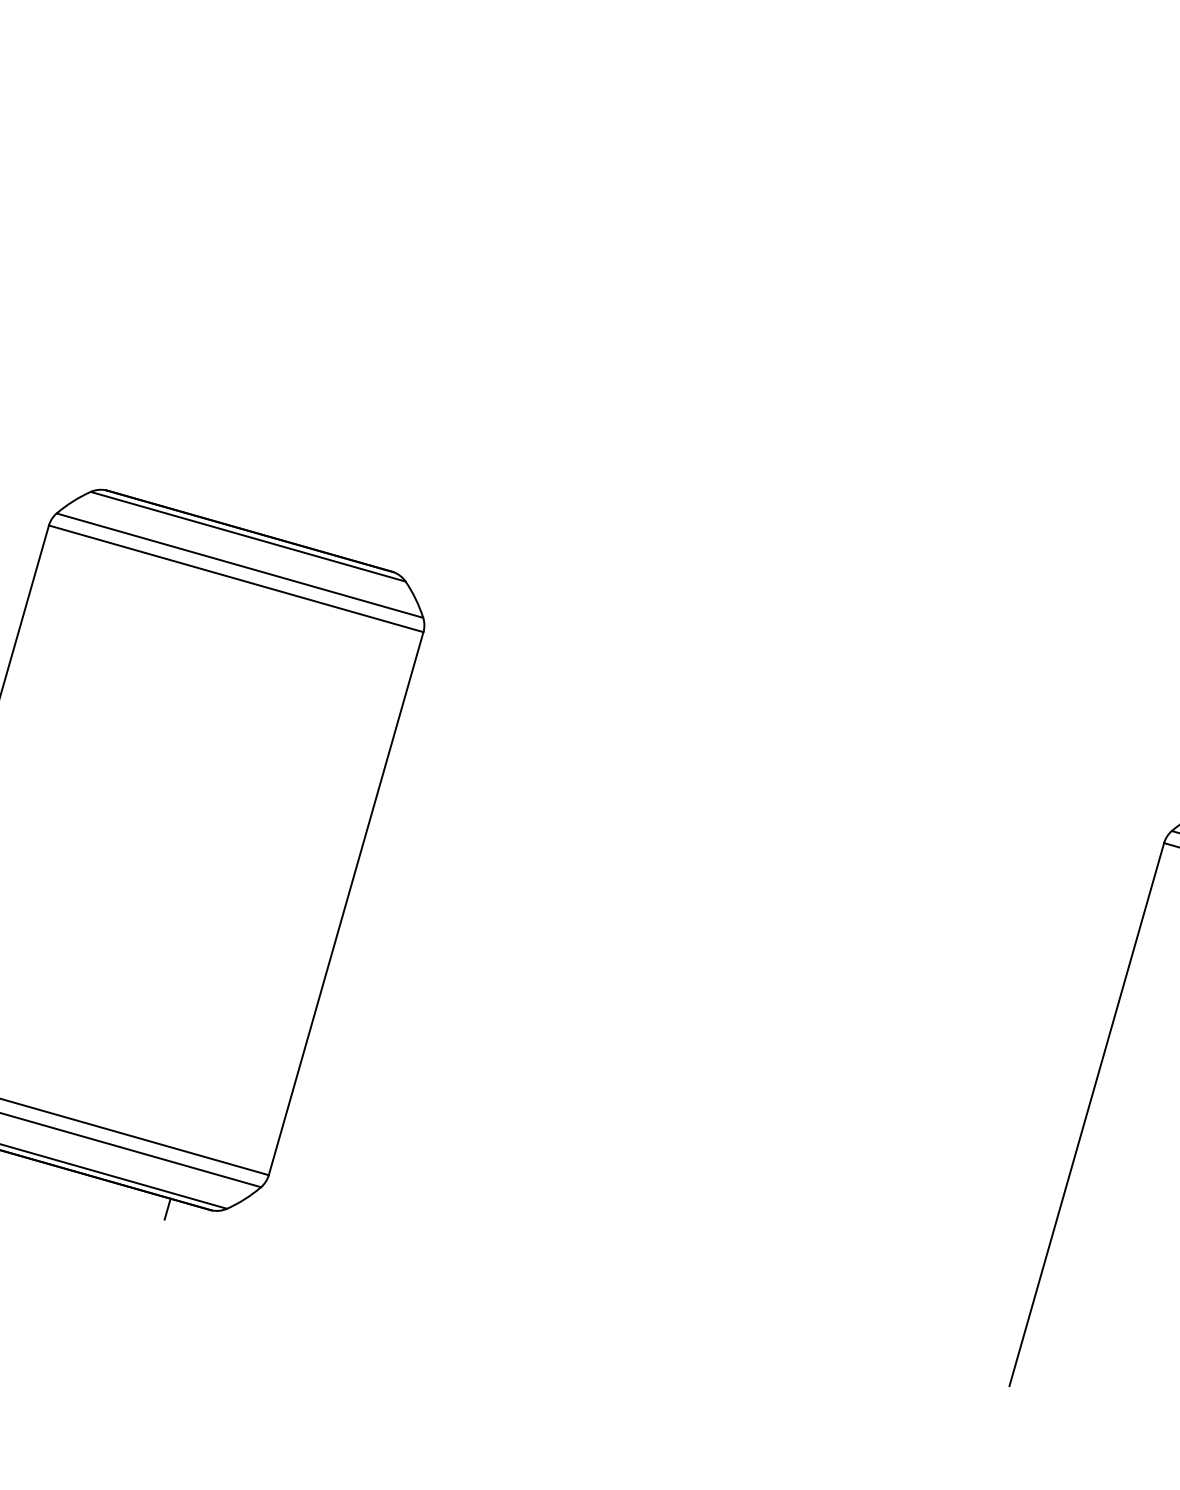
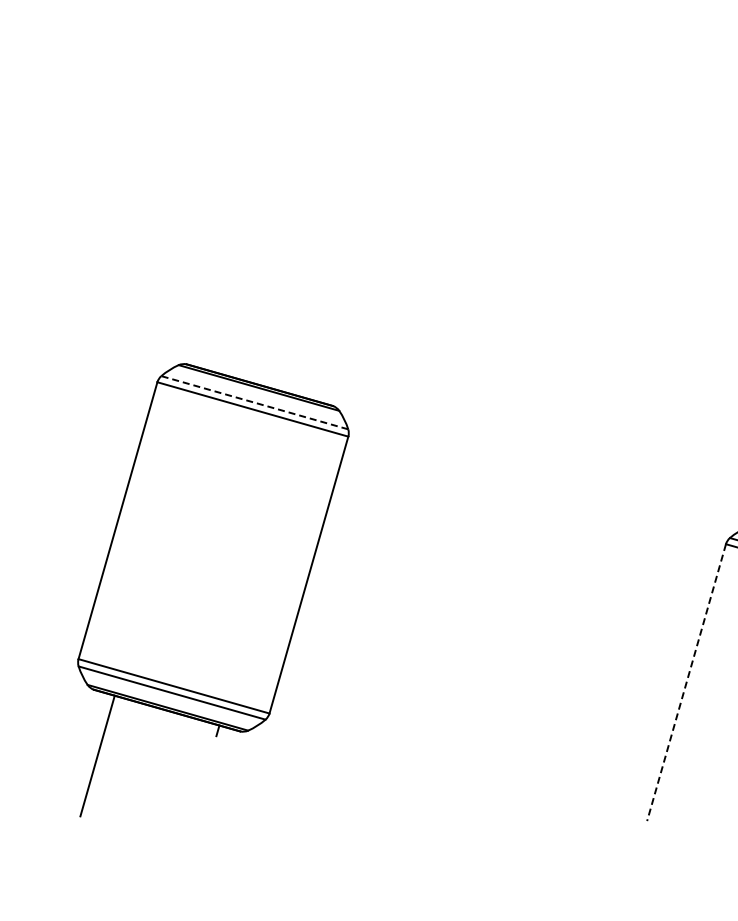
line: (239, 565) -> (254, 402), solid -> dashed
line: (1086, 1114) -> (686, 682), solid -> dashed

